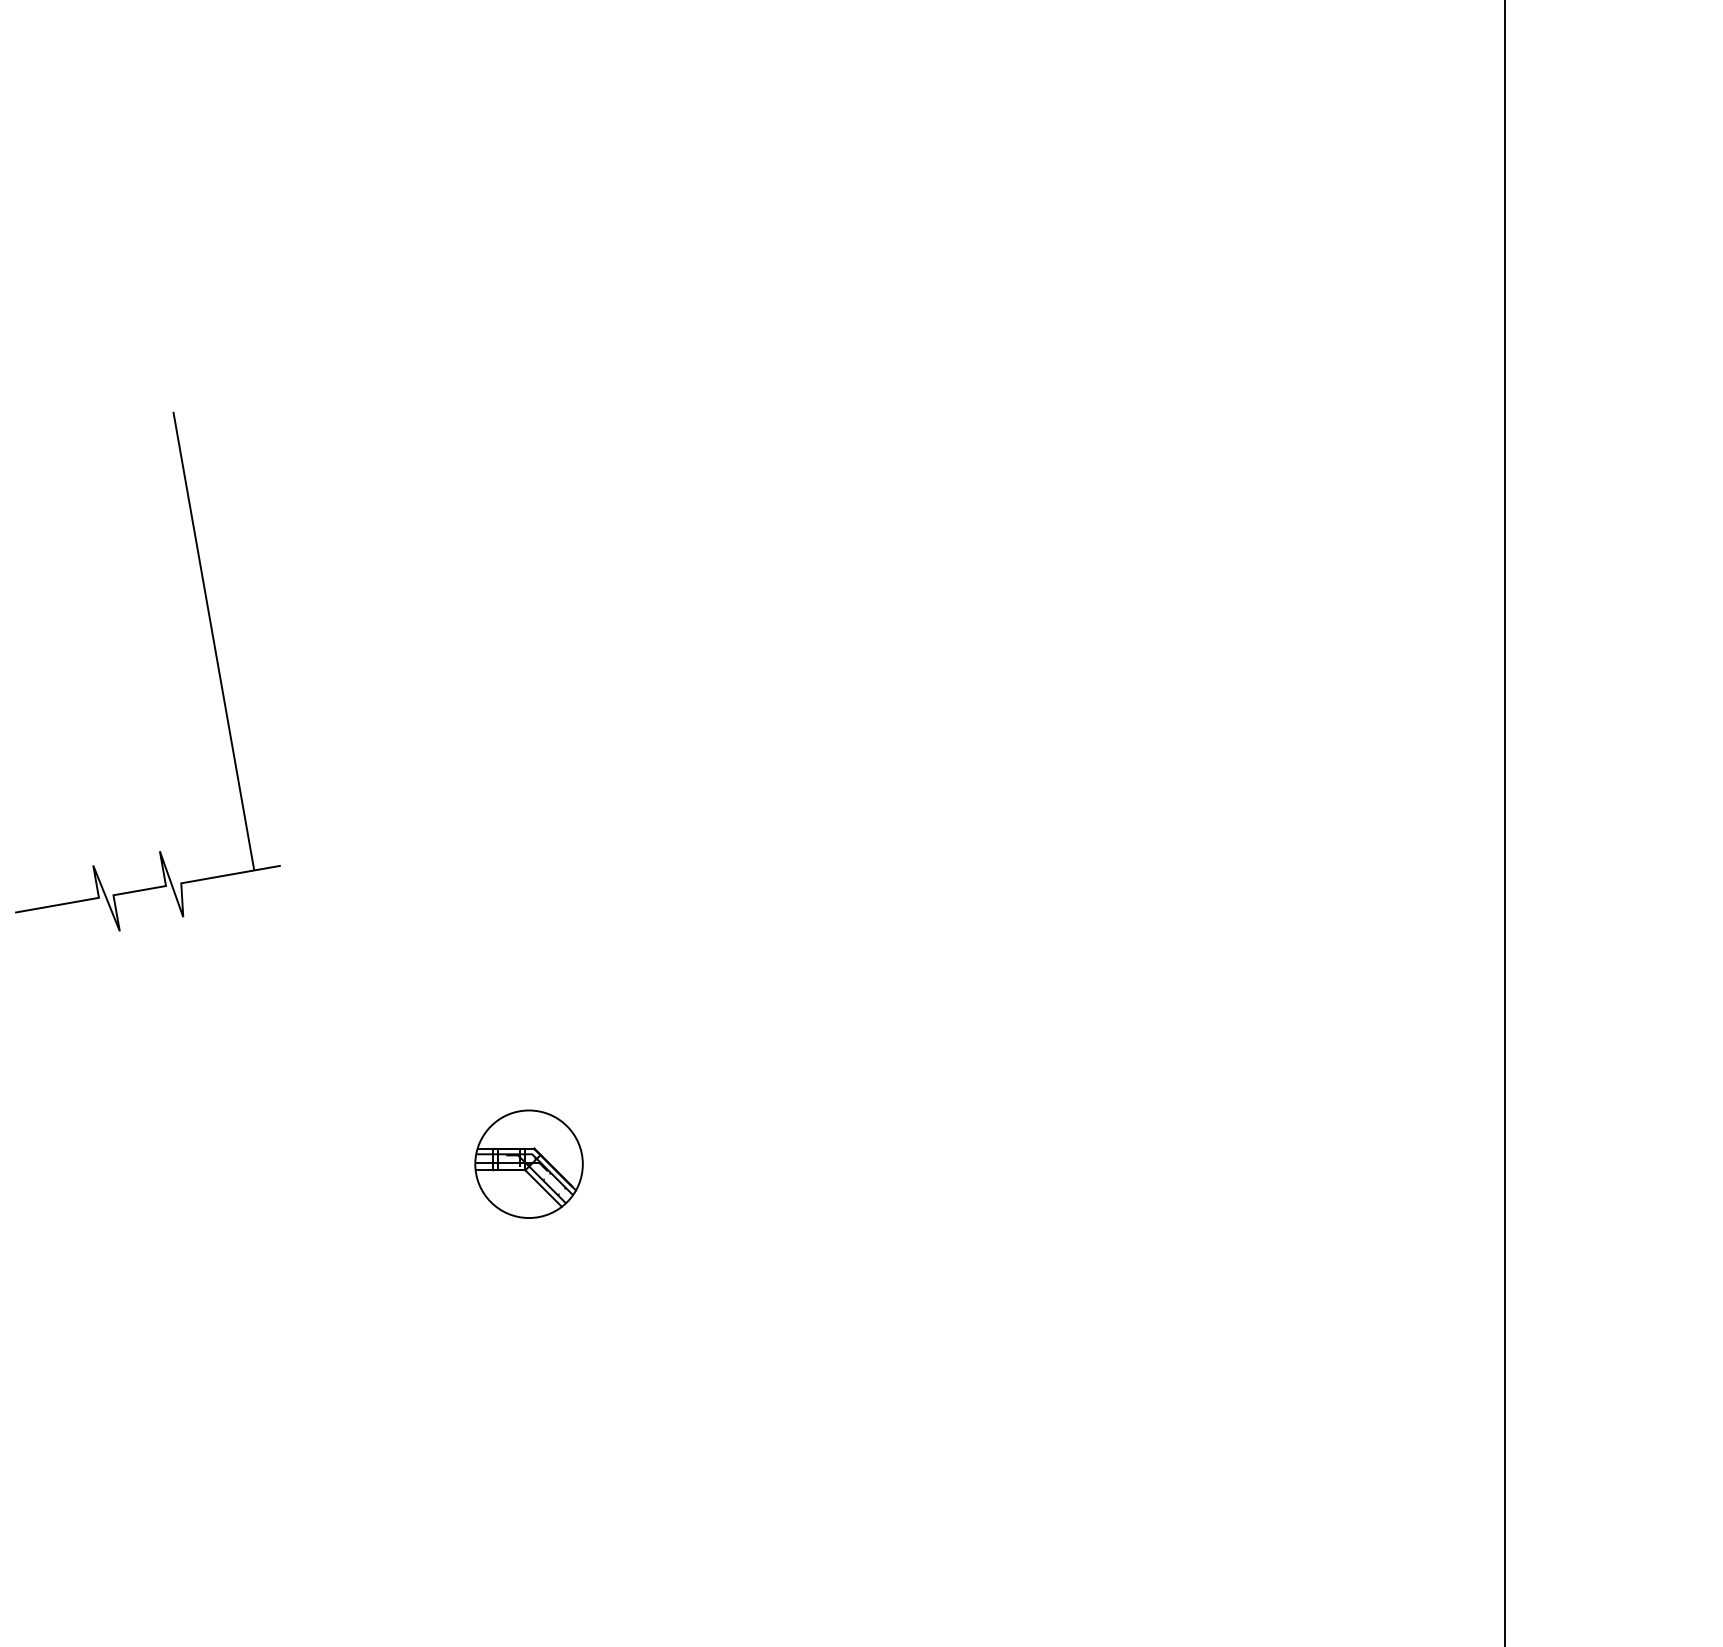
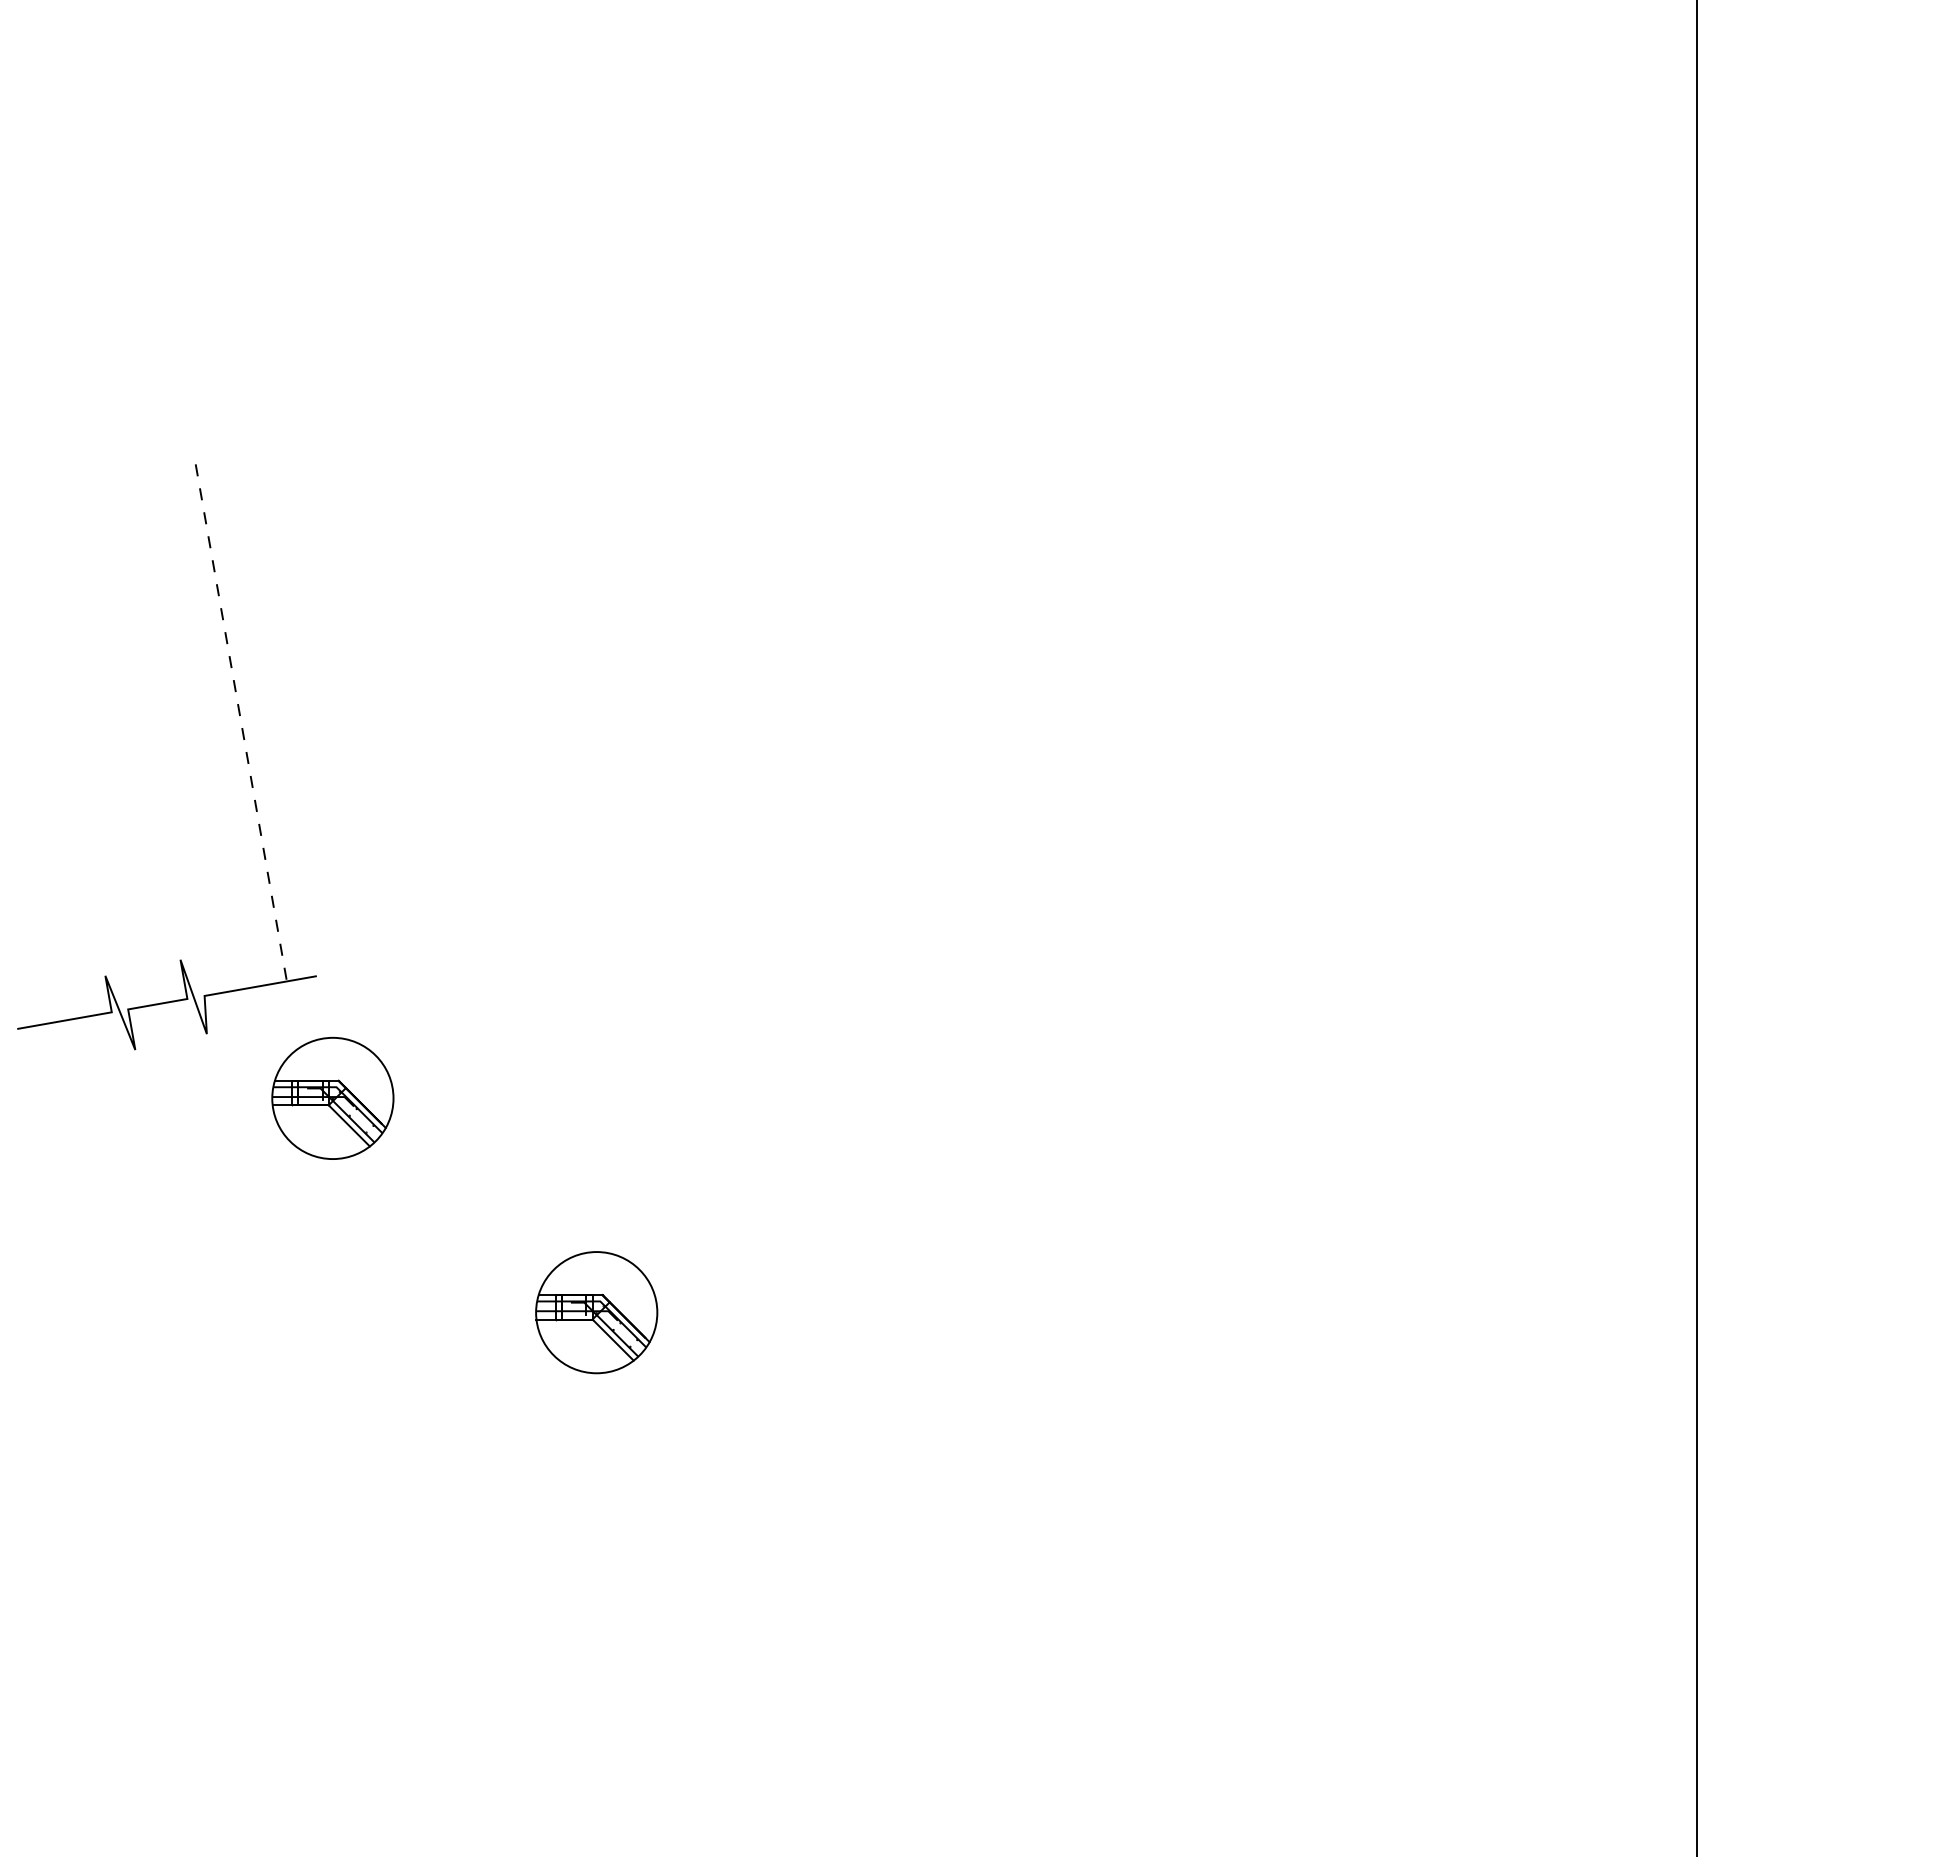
line: (213, 641) -> (240, 723), solid -> dashed
part: (294, 973) -> (332, 1097), added

